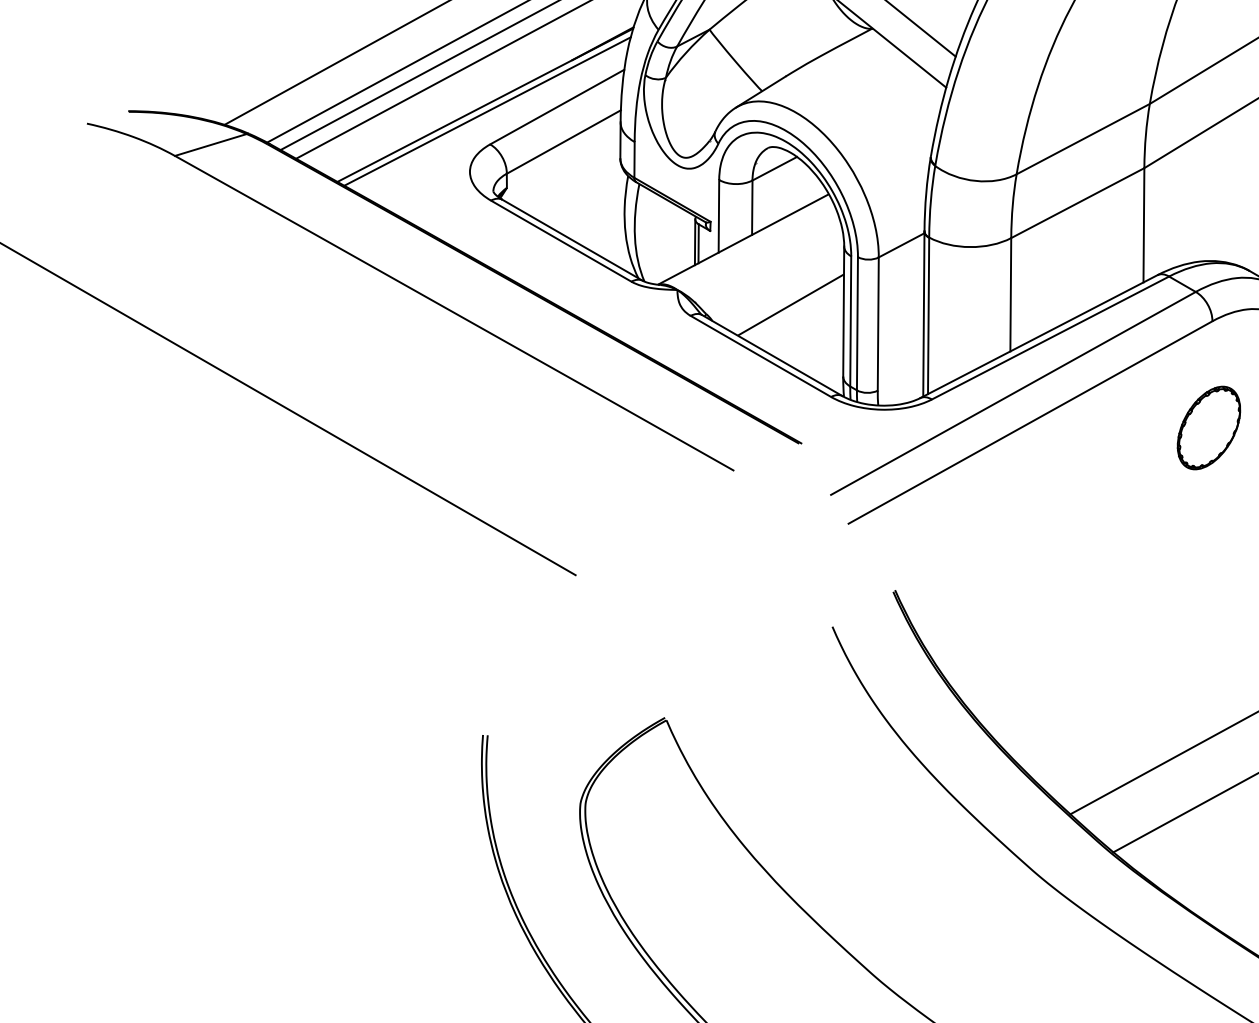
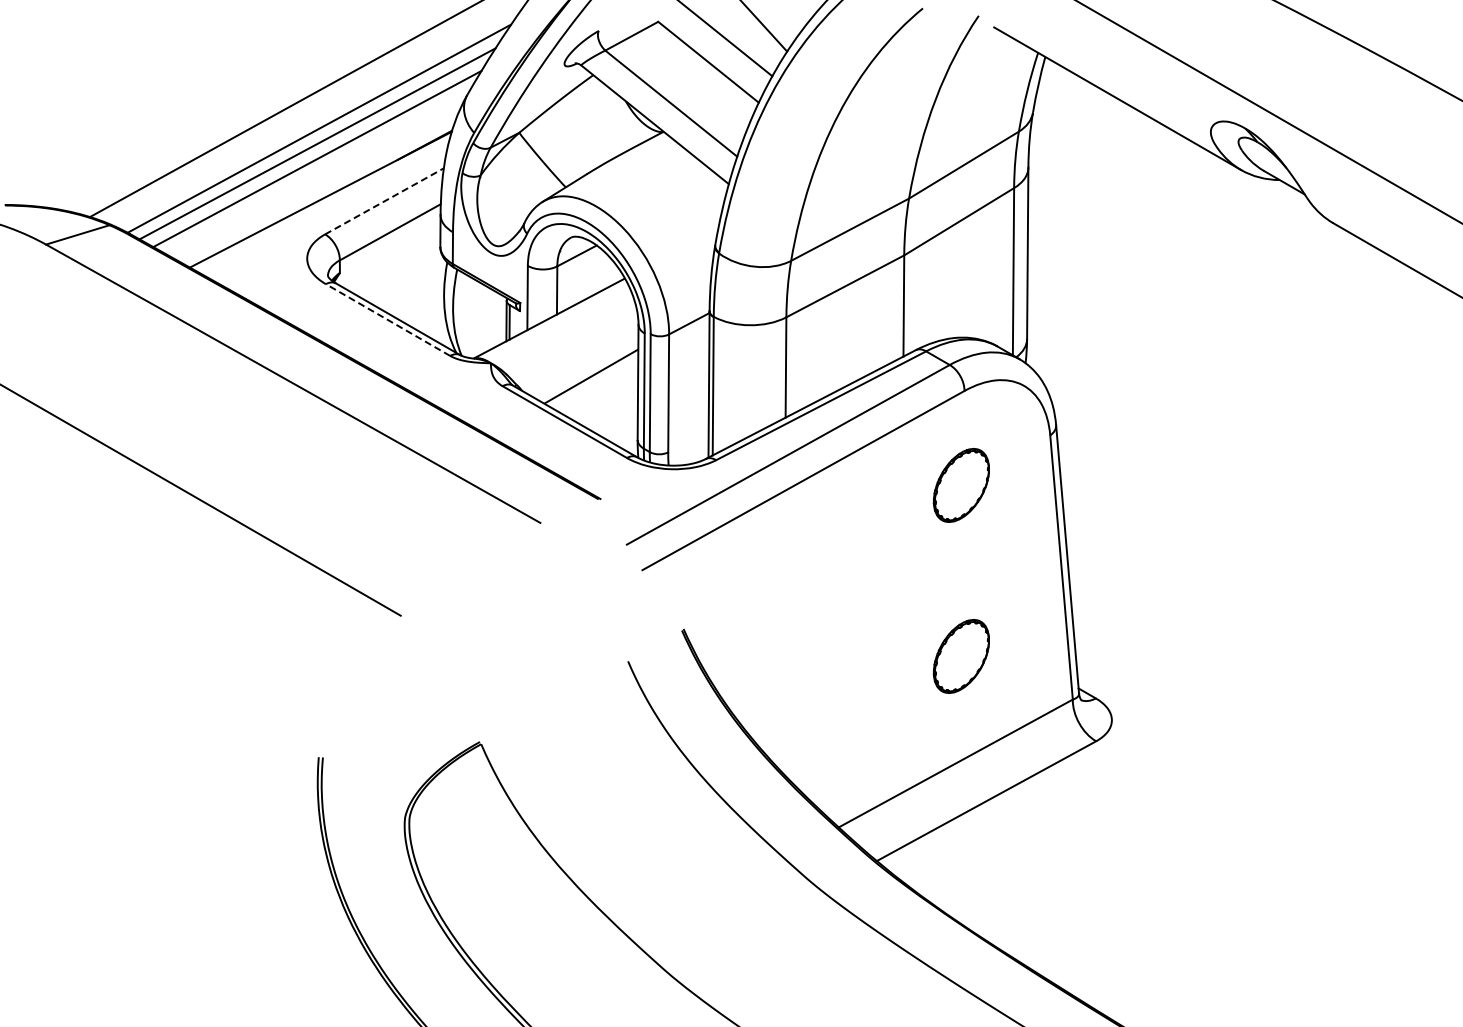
line: (557, 107) -> (384, 201), solid -> dashed
line: (487, 111) -> (322, 205), removed
line: (561, 241) -> (388, 320), solid -> dashed
part: (1207, 621) -> (960, 656), added

